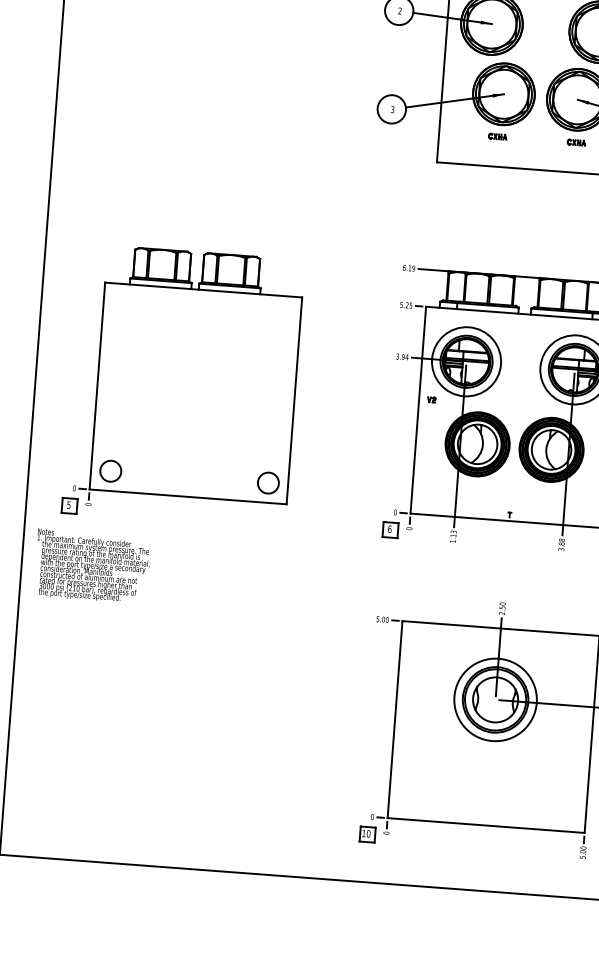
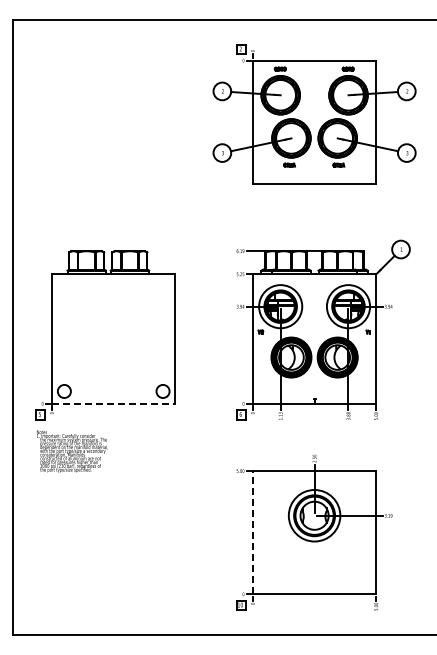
line: (187, 496) -> (113, 403), solid -> dashed
text: (92, 566) -> (72, 451), moved
line: (394, 719) -> (252, 532), solid -> dashed

